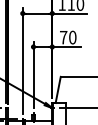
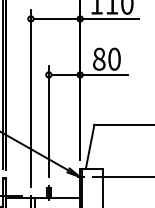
text: (63, 37) -> (98, 59), 70 -> 80

